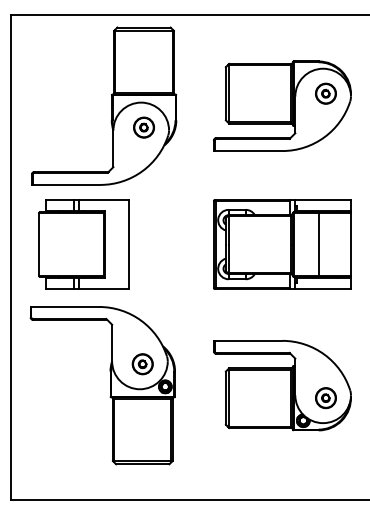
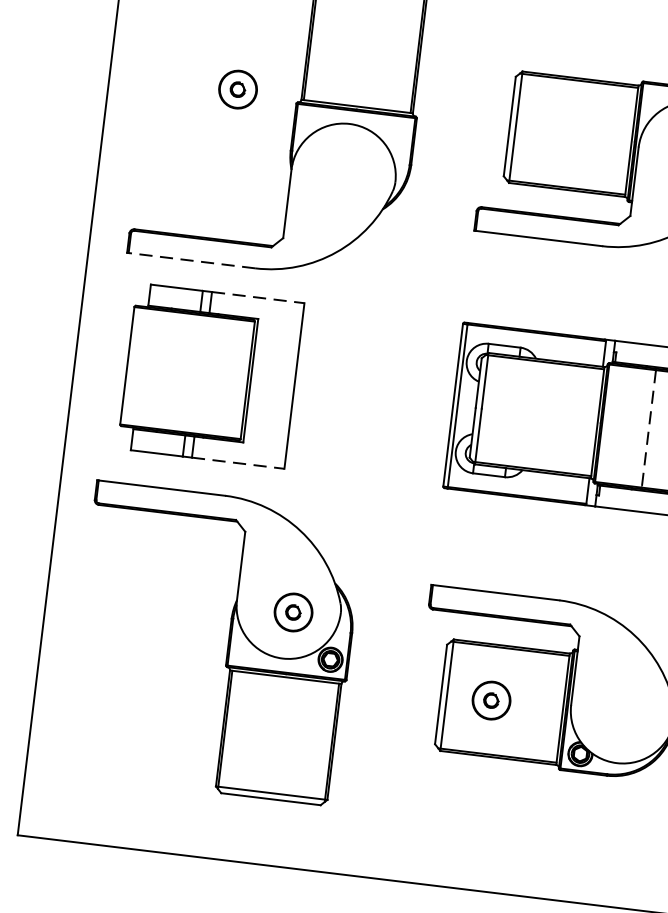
part: (143, 127) -> (237, 89), moved
line: (66, 184) -> (191, 259), solid -> dashed
line: (103, 200) -> (257, 298), solid -> dashed
line: (318, 245) -> (648, 430), solid -> dashed
line: (103, 288) -> (237, 462), solid -> dashed
part: (325, 398) -> (490, 701), moved

